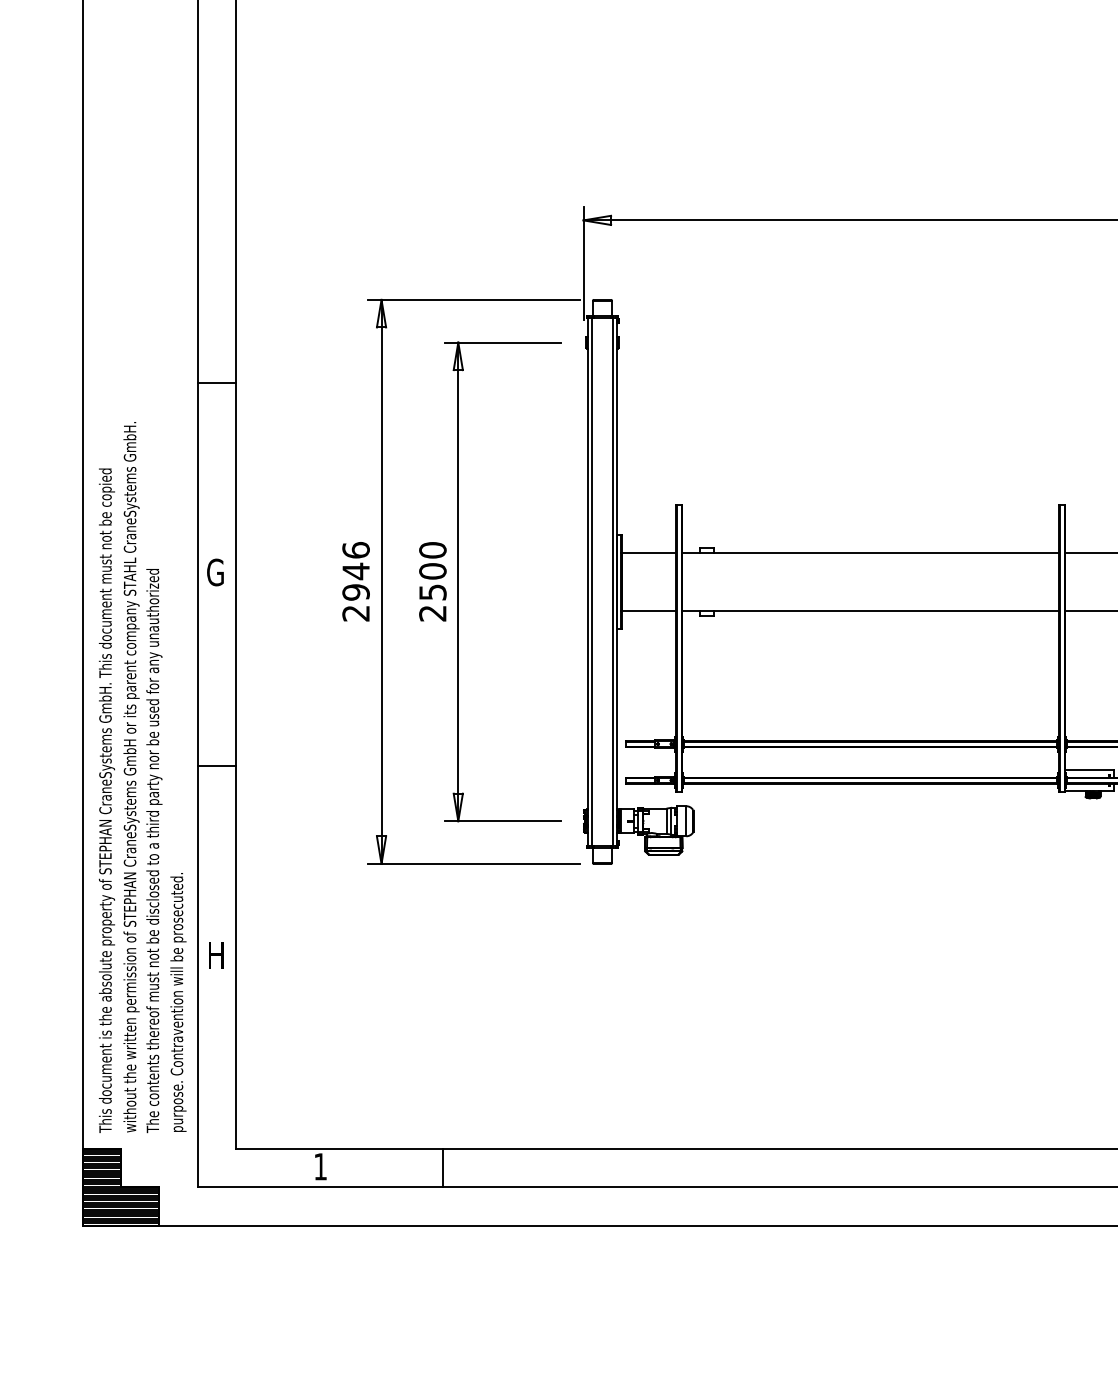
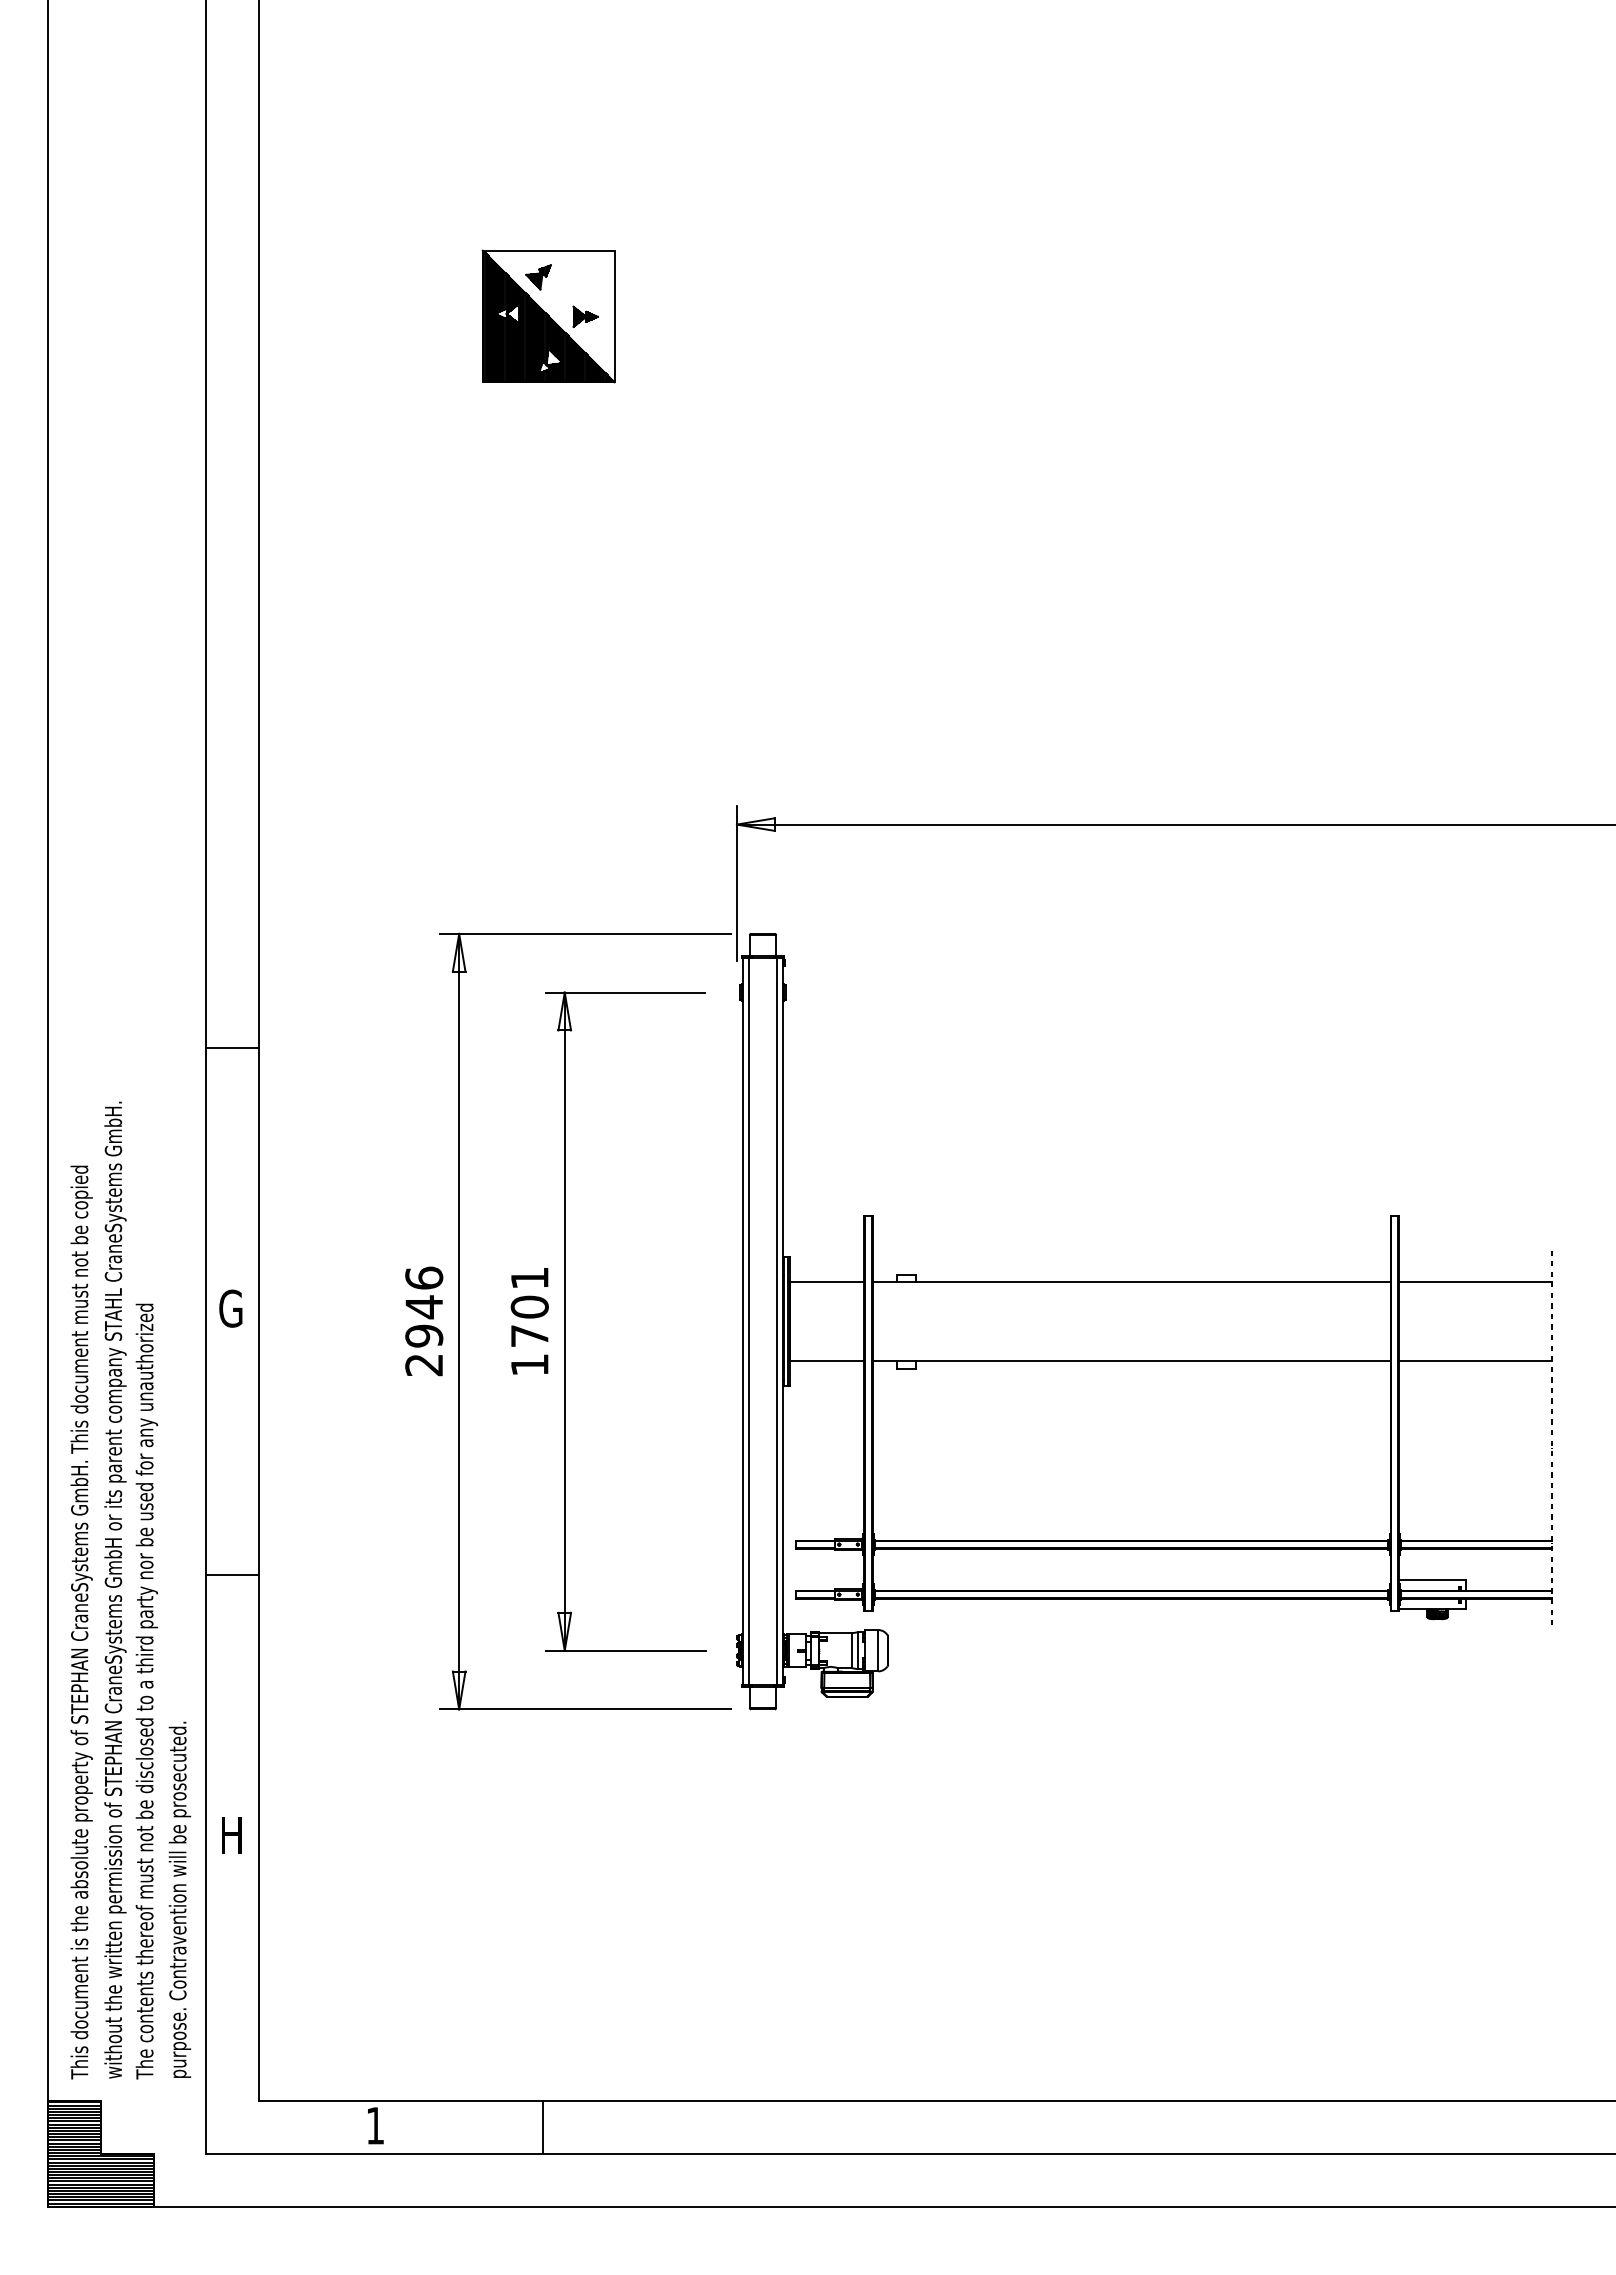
text: (432, 581) -> (529, 1321), 2500 -> 1701

